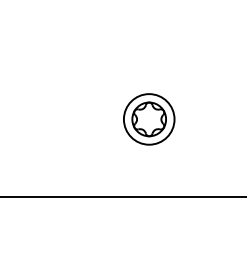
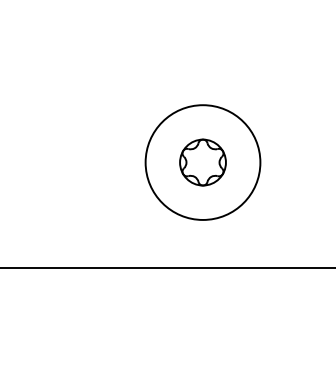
circle: (149, 119) -> (203, 162), size x1.67

